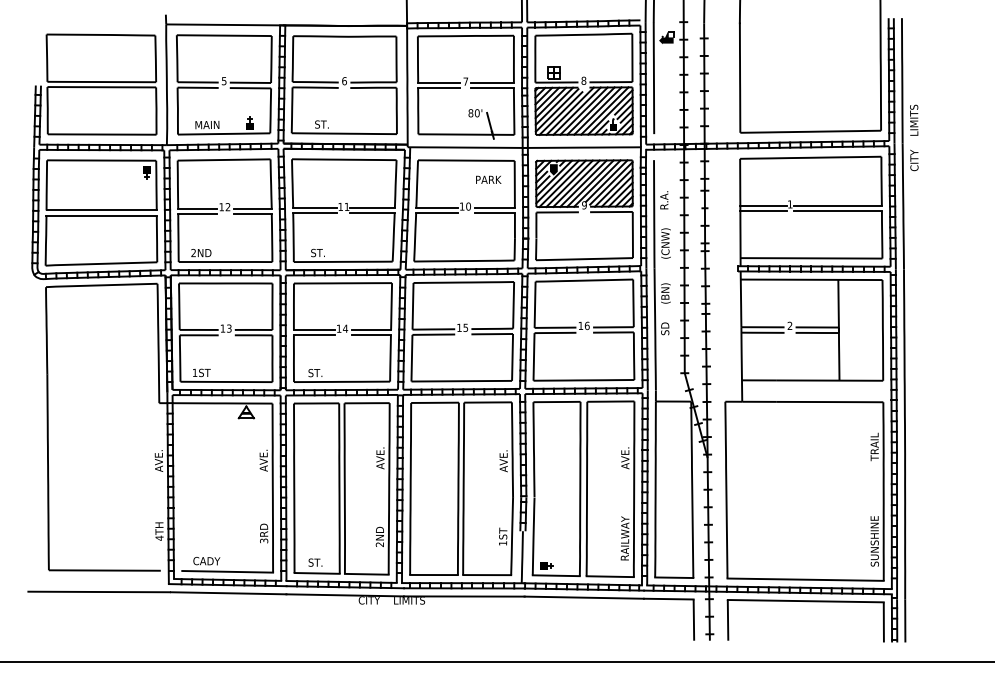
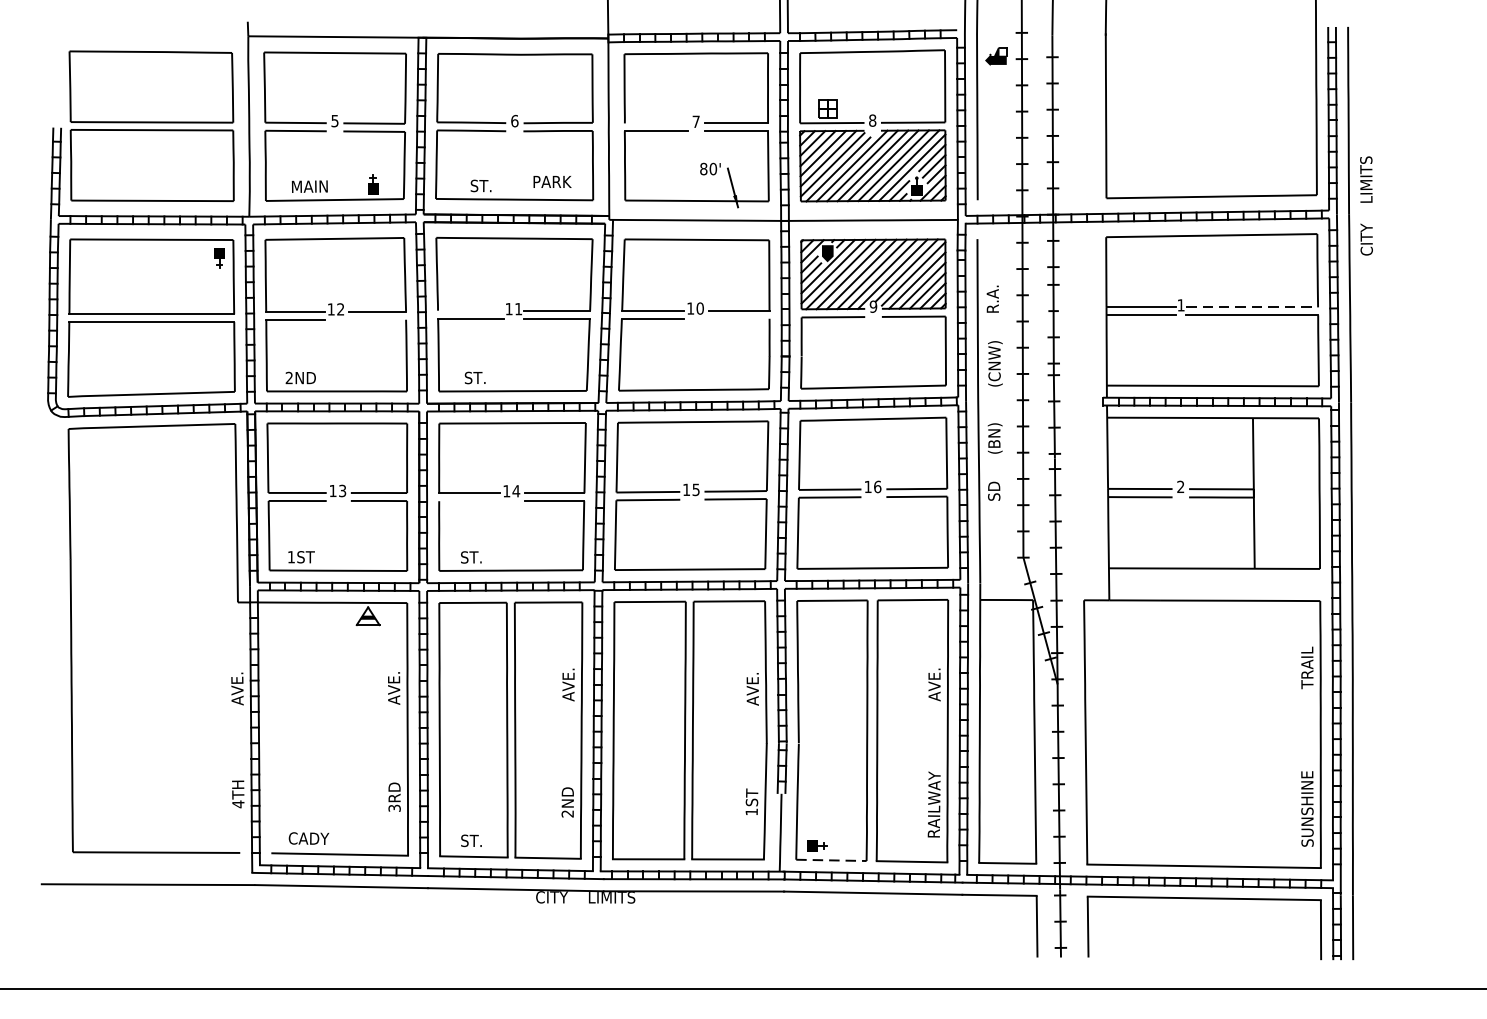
line: (439, 82) -> (656, 123), removed
text: (488, 179) -> (552, 181), moved
line: (838, 205) -> (1253, 306), solid -> dashed
line: (315, 208) -> (471, 311), removed
line: (494, 213) -> (739, 318), removed
line: (252, 214) -> (377, 320), removed
line: (313, 335) -> (468, 501), removed
line: (556, 575) -> (831, 860), solid -> dashed

